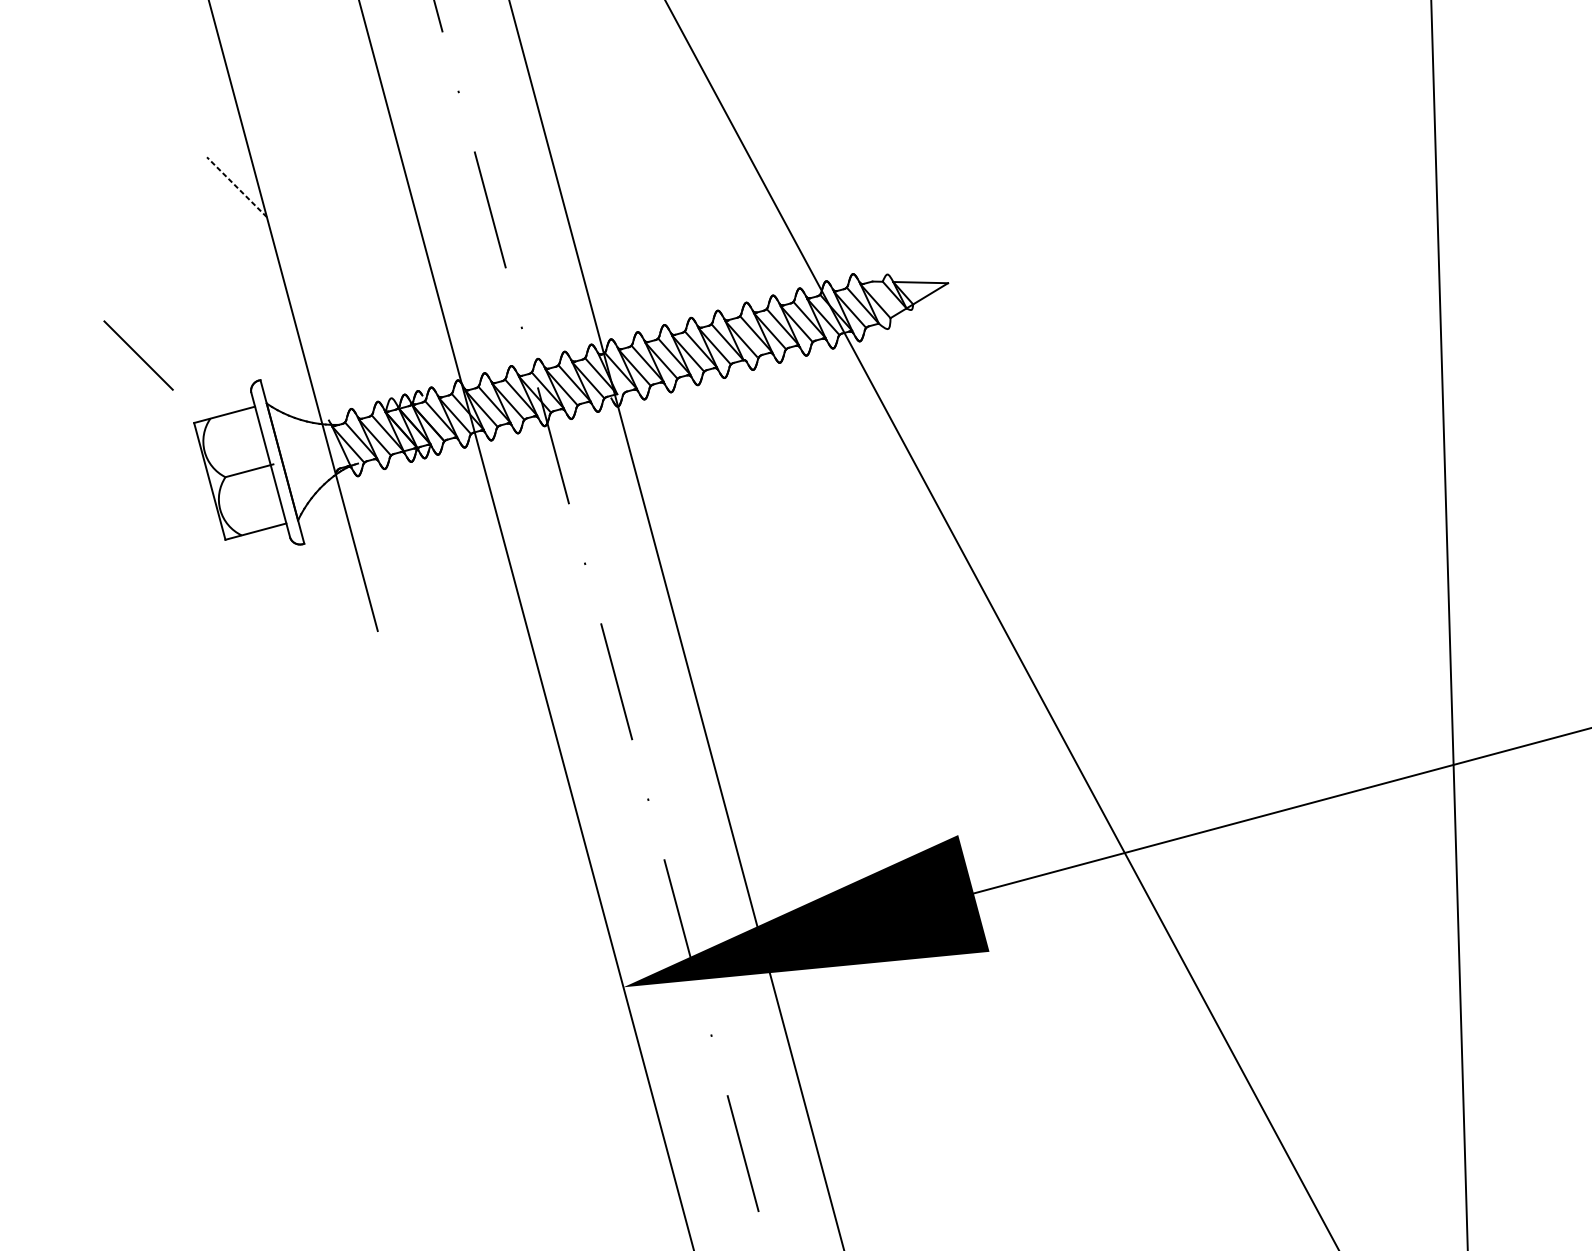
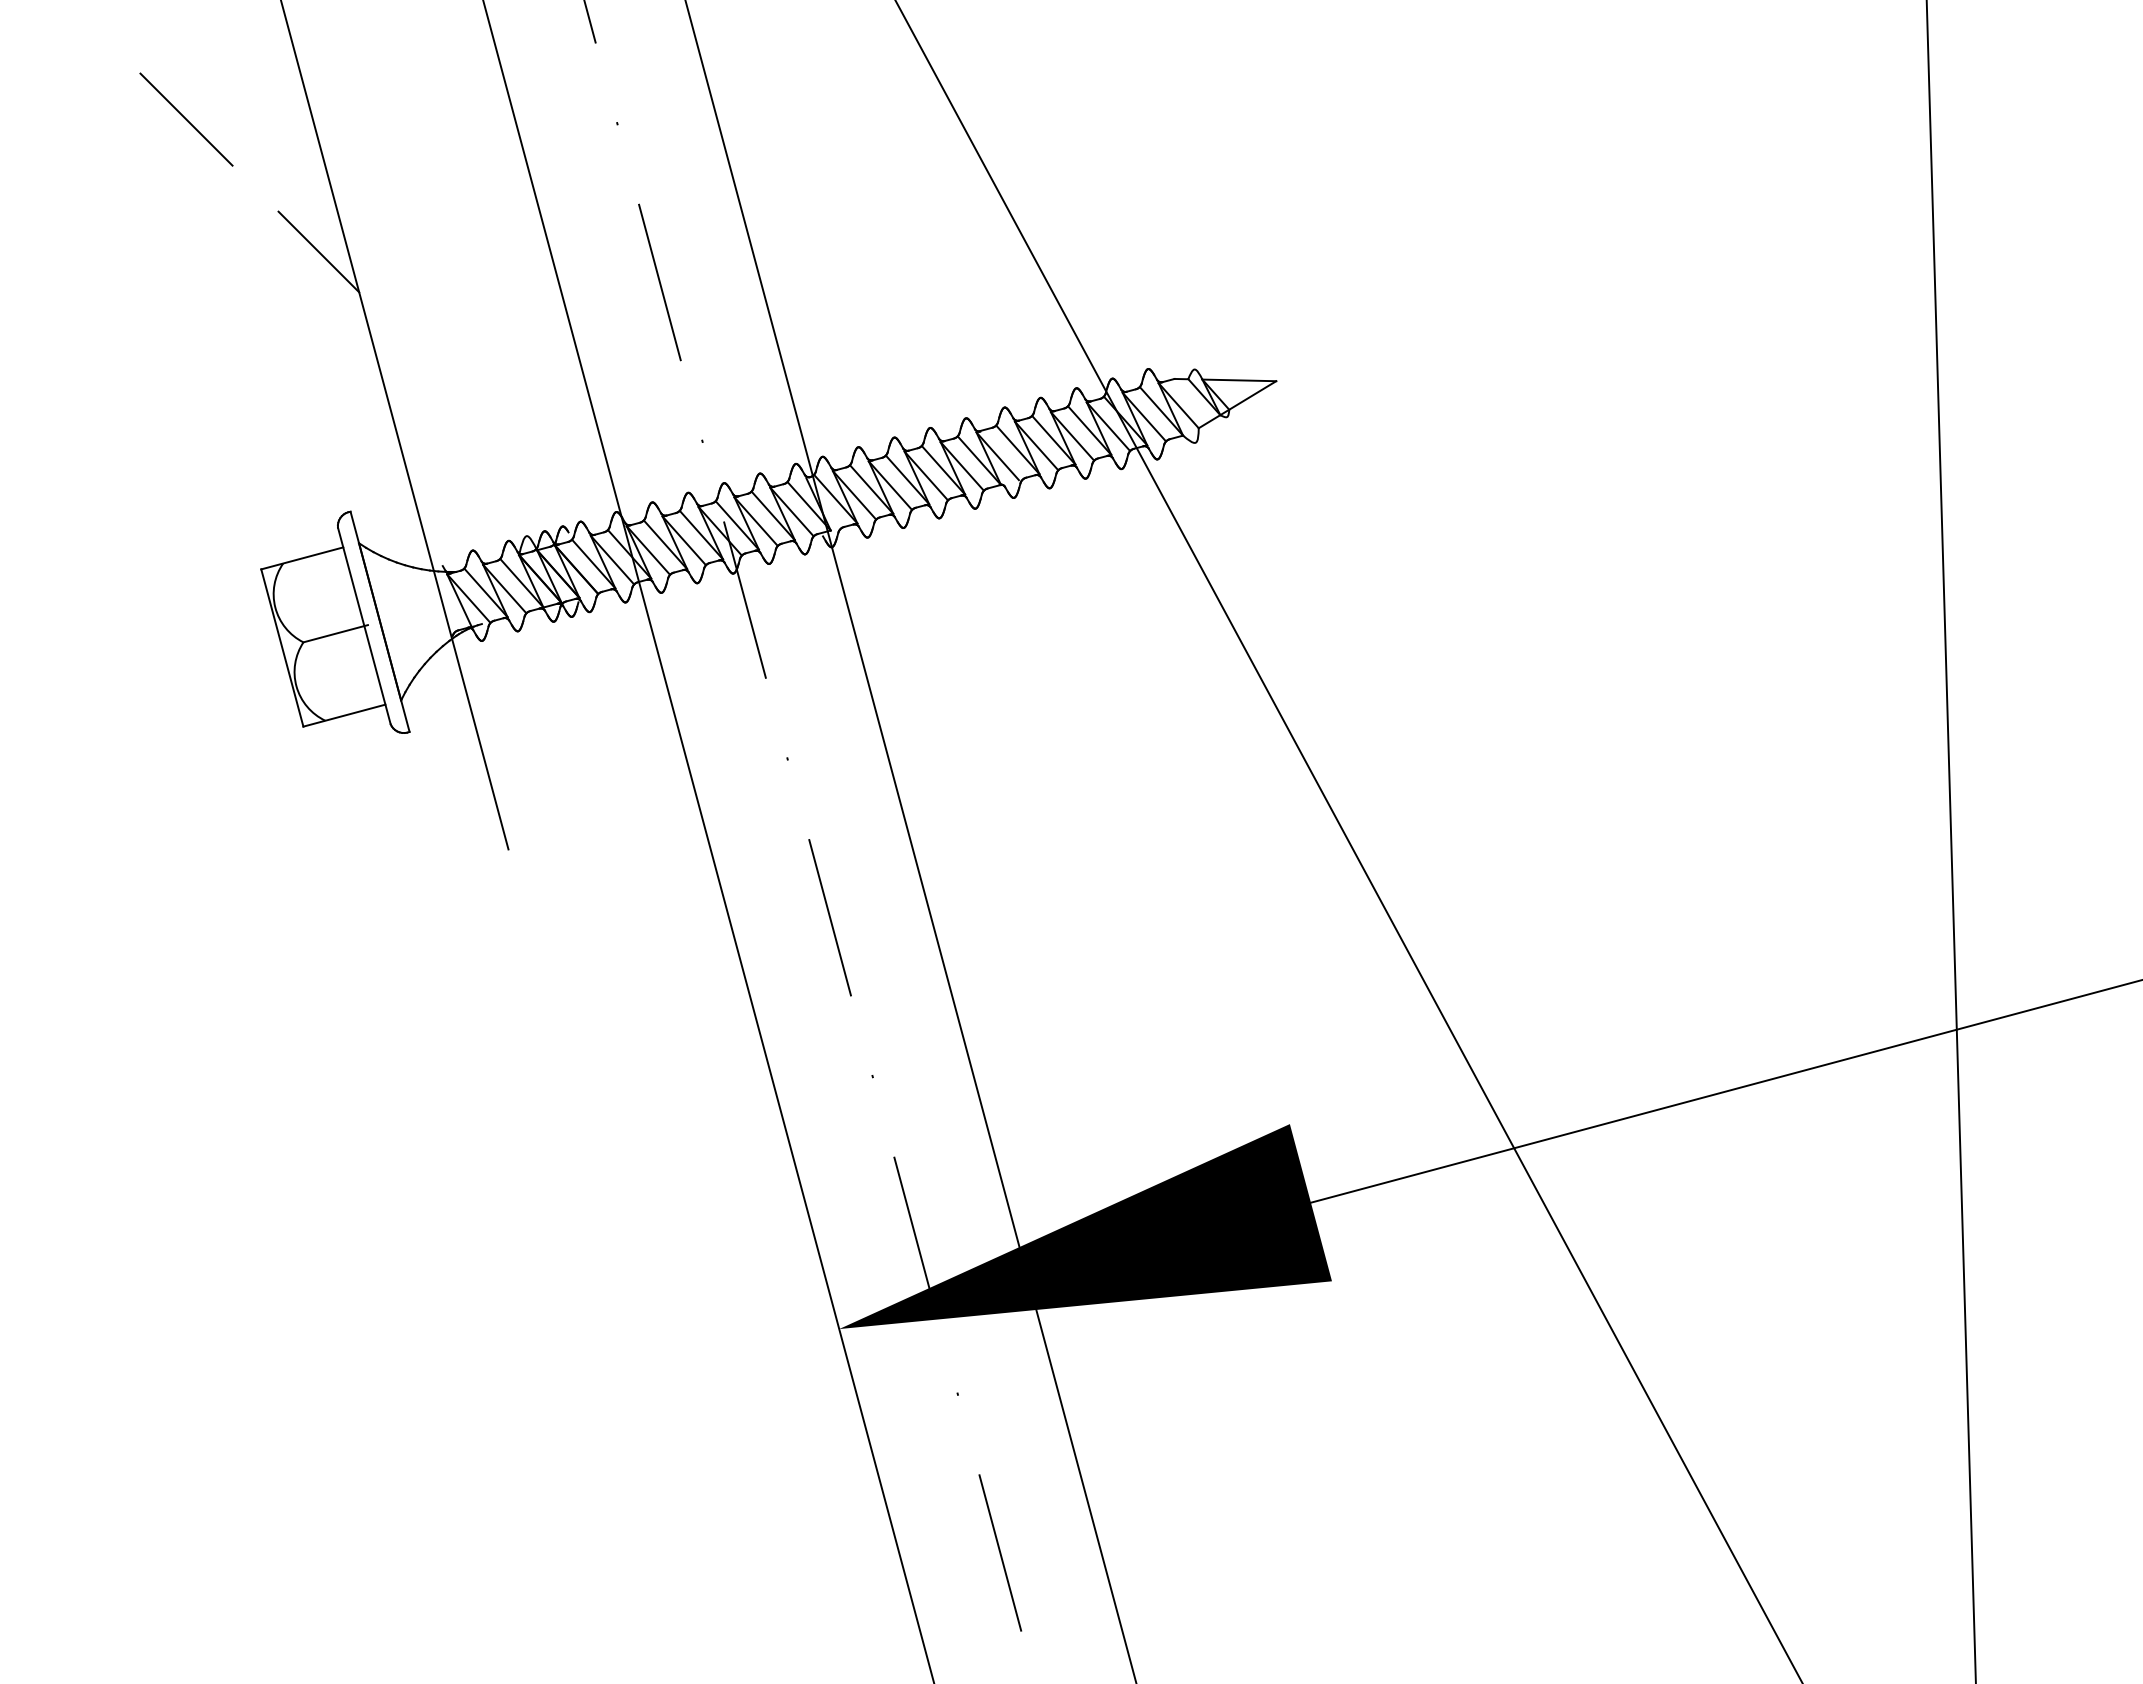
line: (236, 186) -> (318, 251), dashed -> solid
line: (138, 355) -> (186, 119), moved

